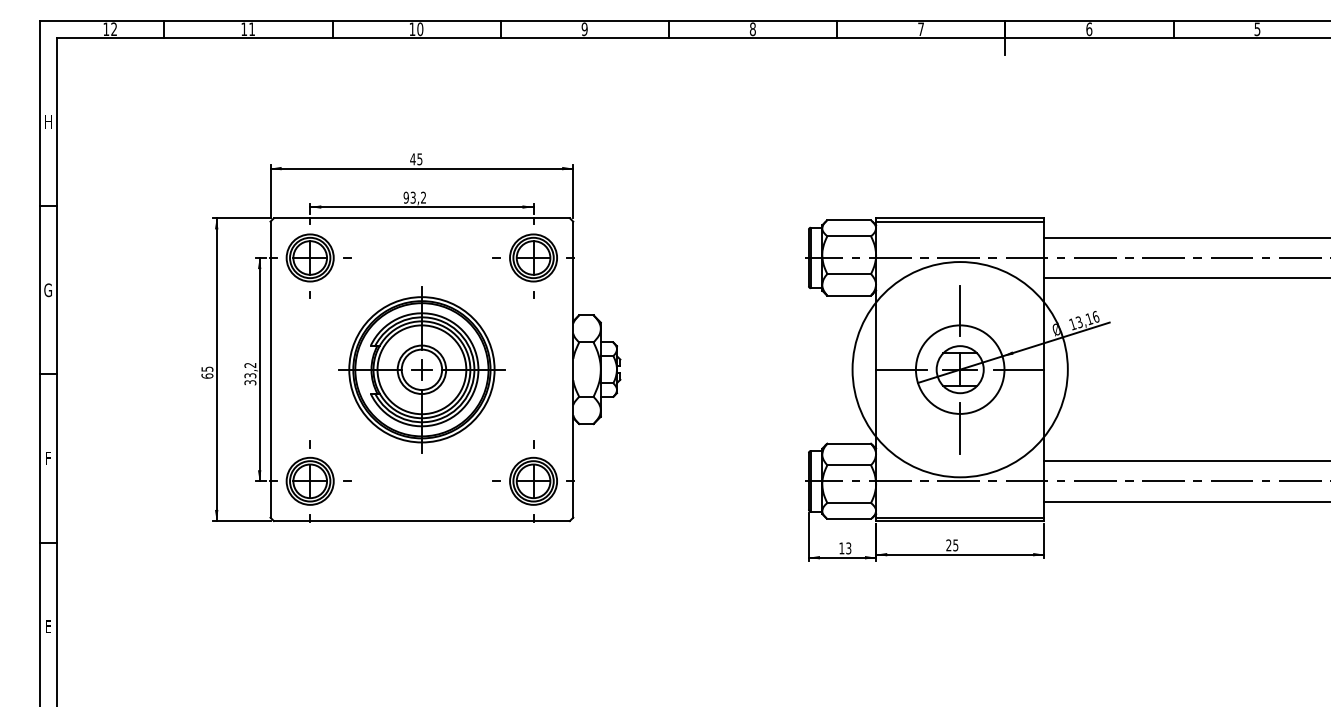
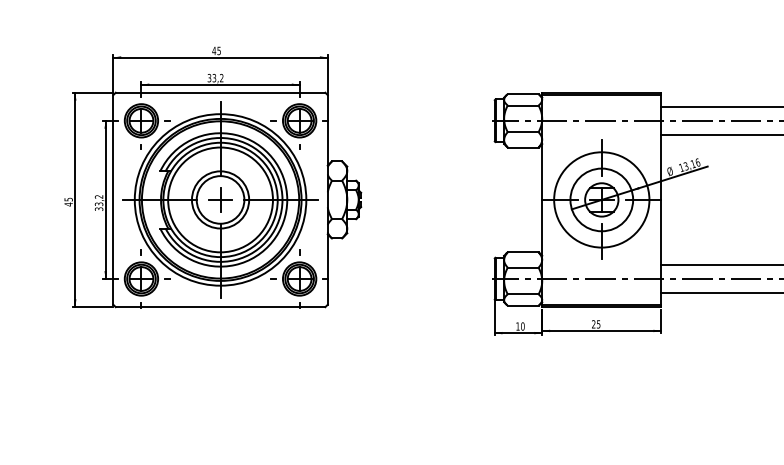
text: (405, 197) -> (208, 78), 93,2 -> 33,2
part: (421, 369) -> (220, 199), size x1.67
circle: (959, 369) -> (601, 199), size x0.62
text: (207, 375) -> (68, 204), 65 -> 45
text: (848, 548) -> (522, 326), 13 -> 10

